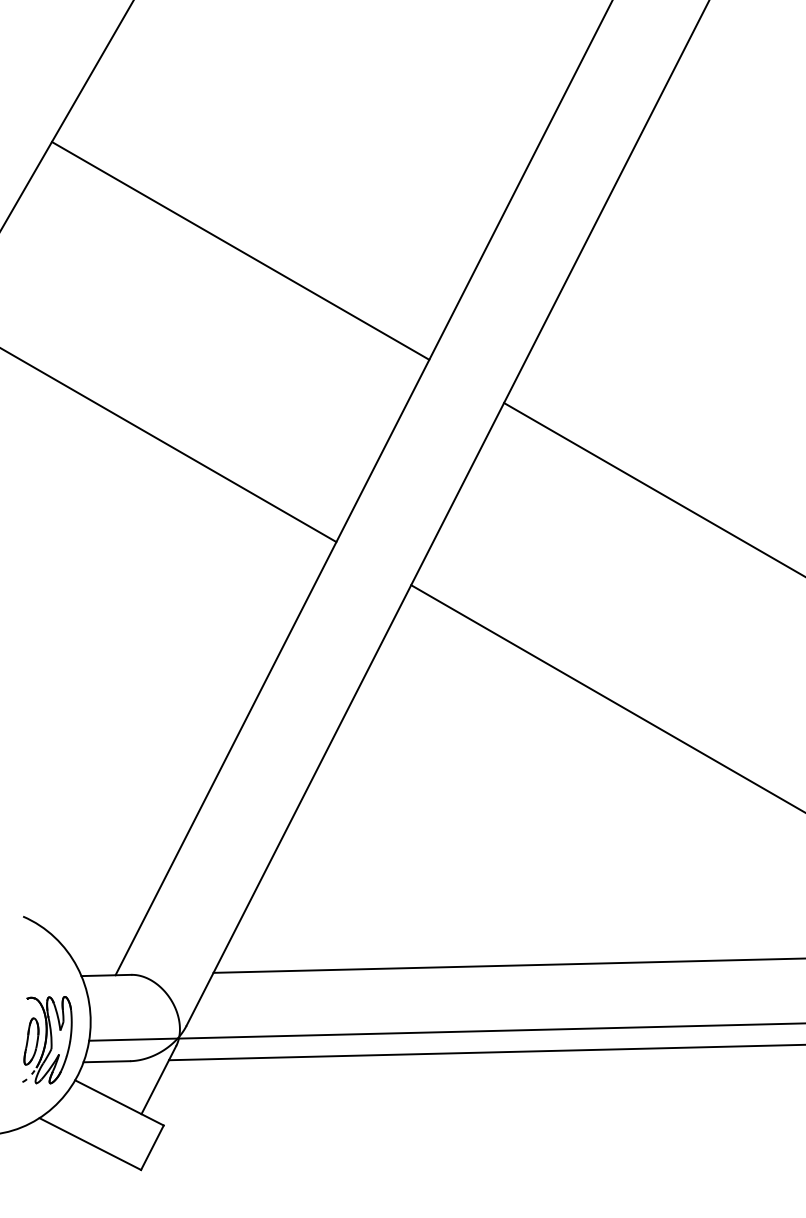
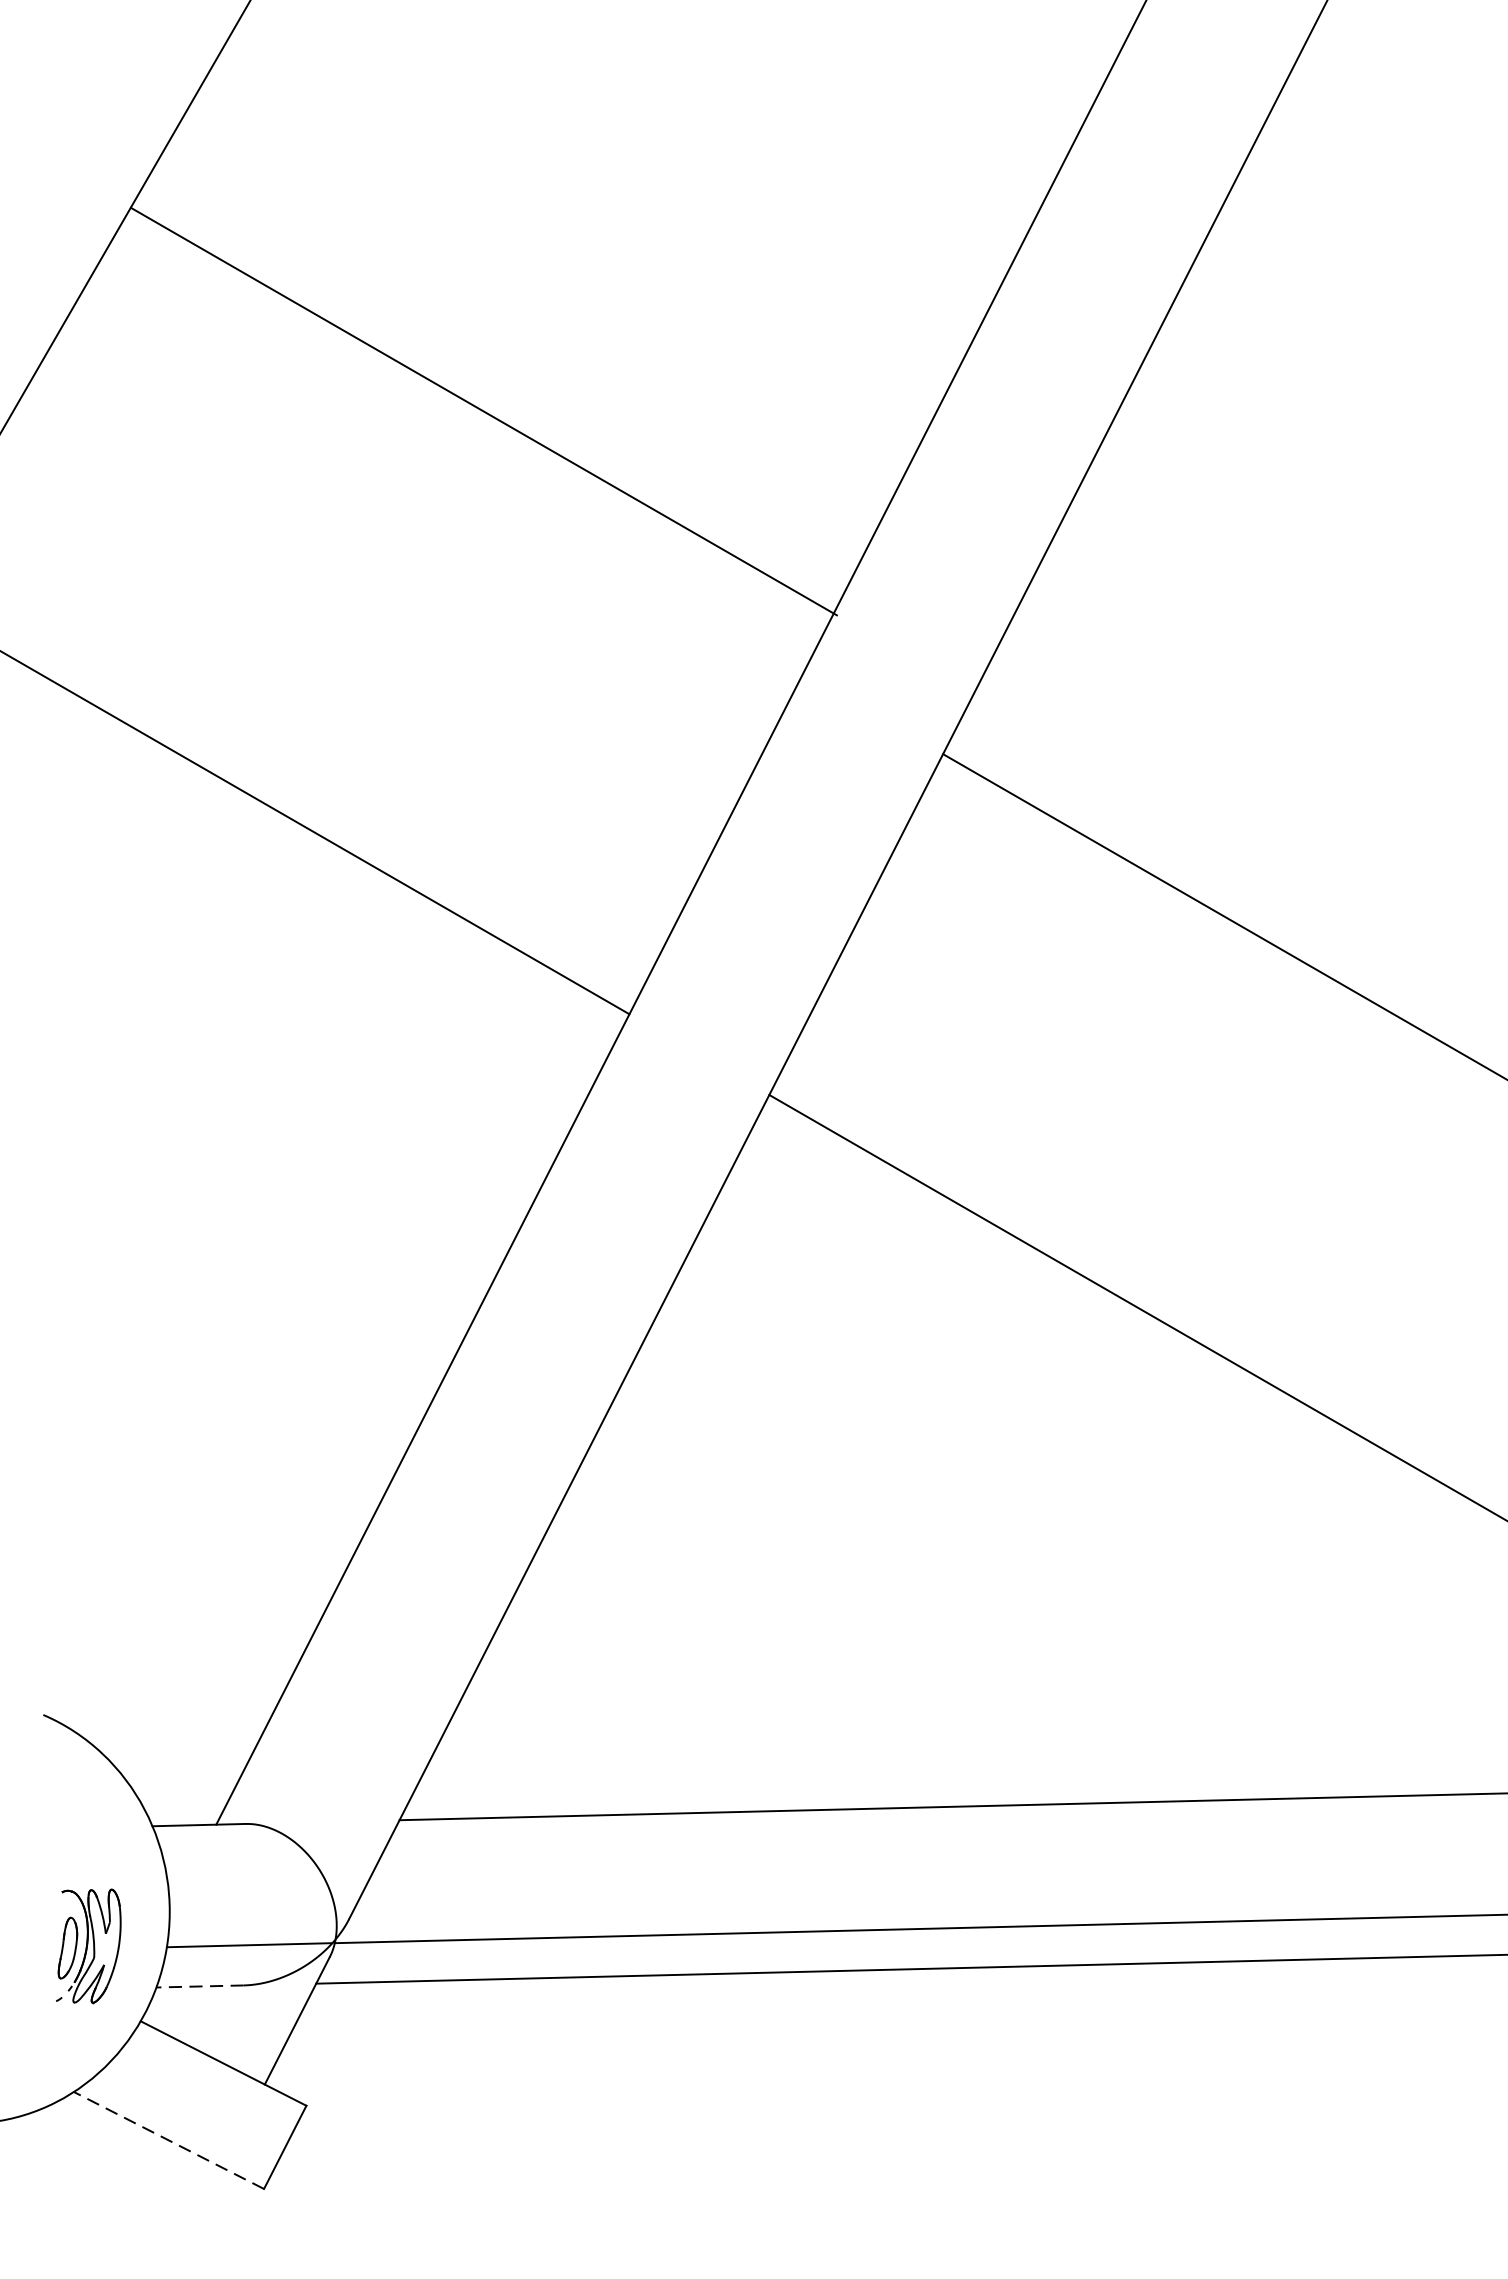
line: (240, 250) -> (483, 410), moved
part: (47, 1040) -> (88, 1946), size x0.7
line: (106, 1061) -> (199, 1986), solid -> dashed
line: (89, 1143) -> (167, 2139), solid -> dashed

